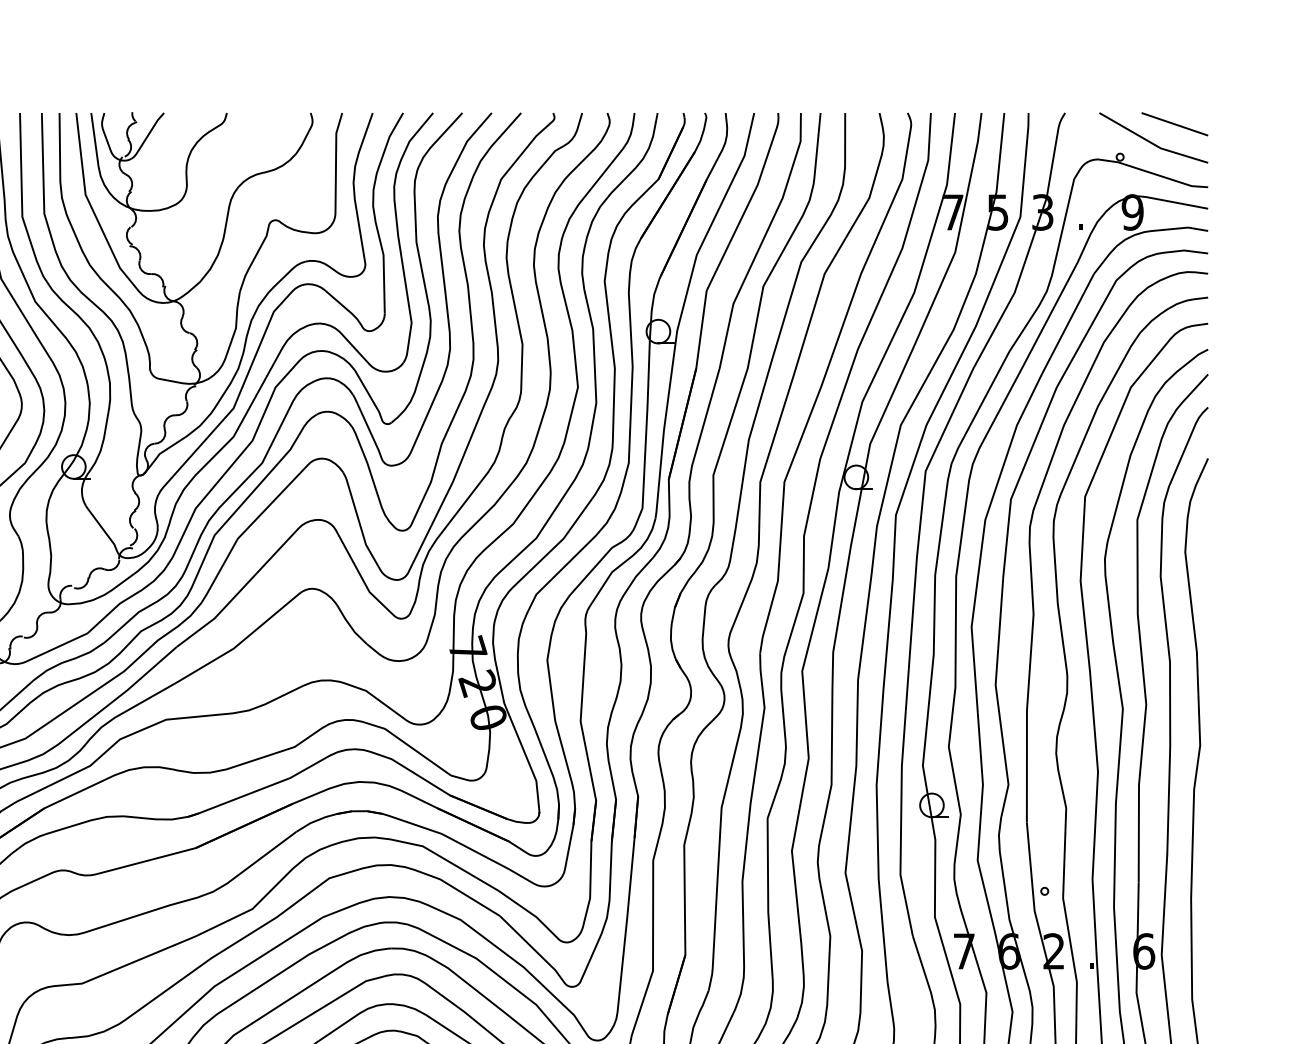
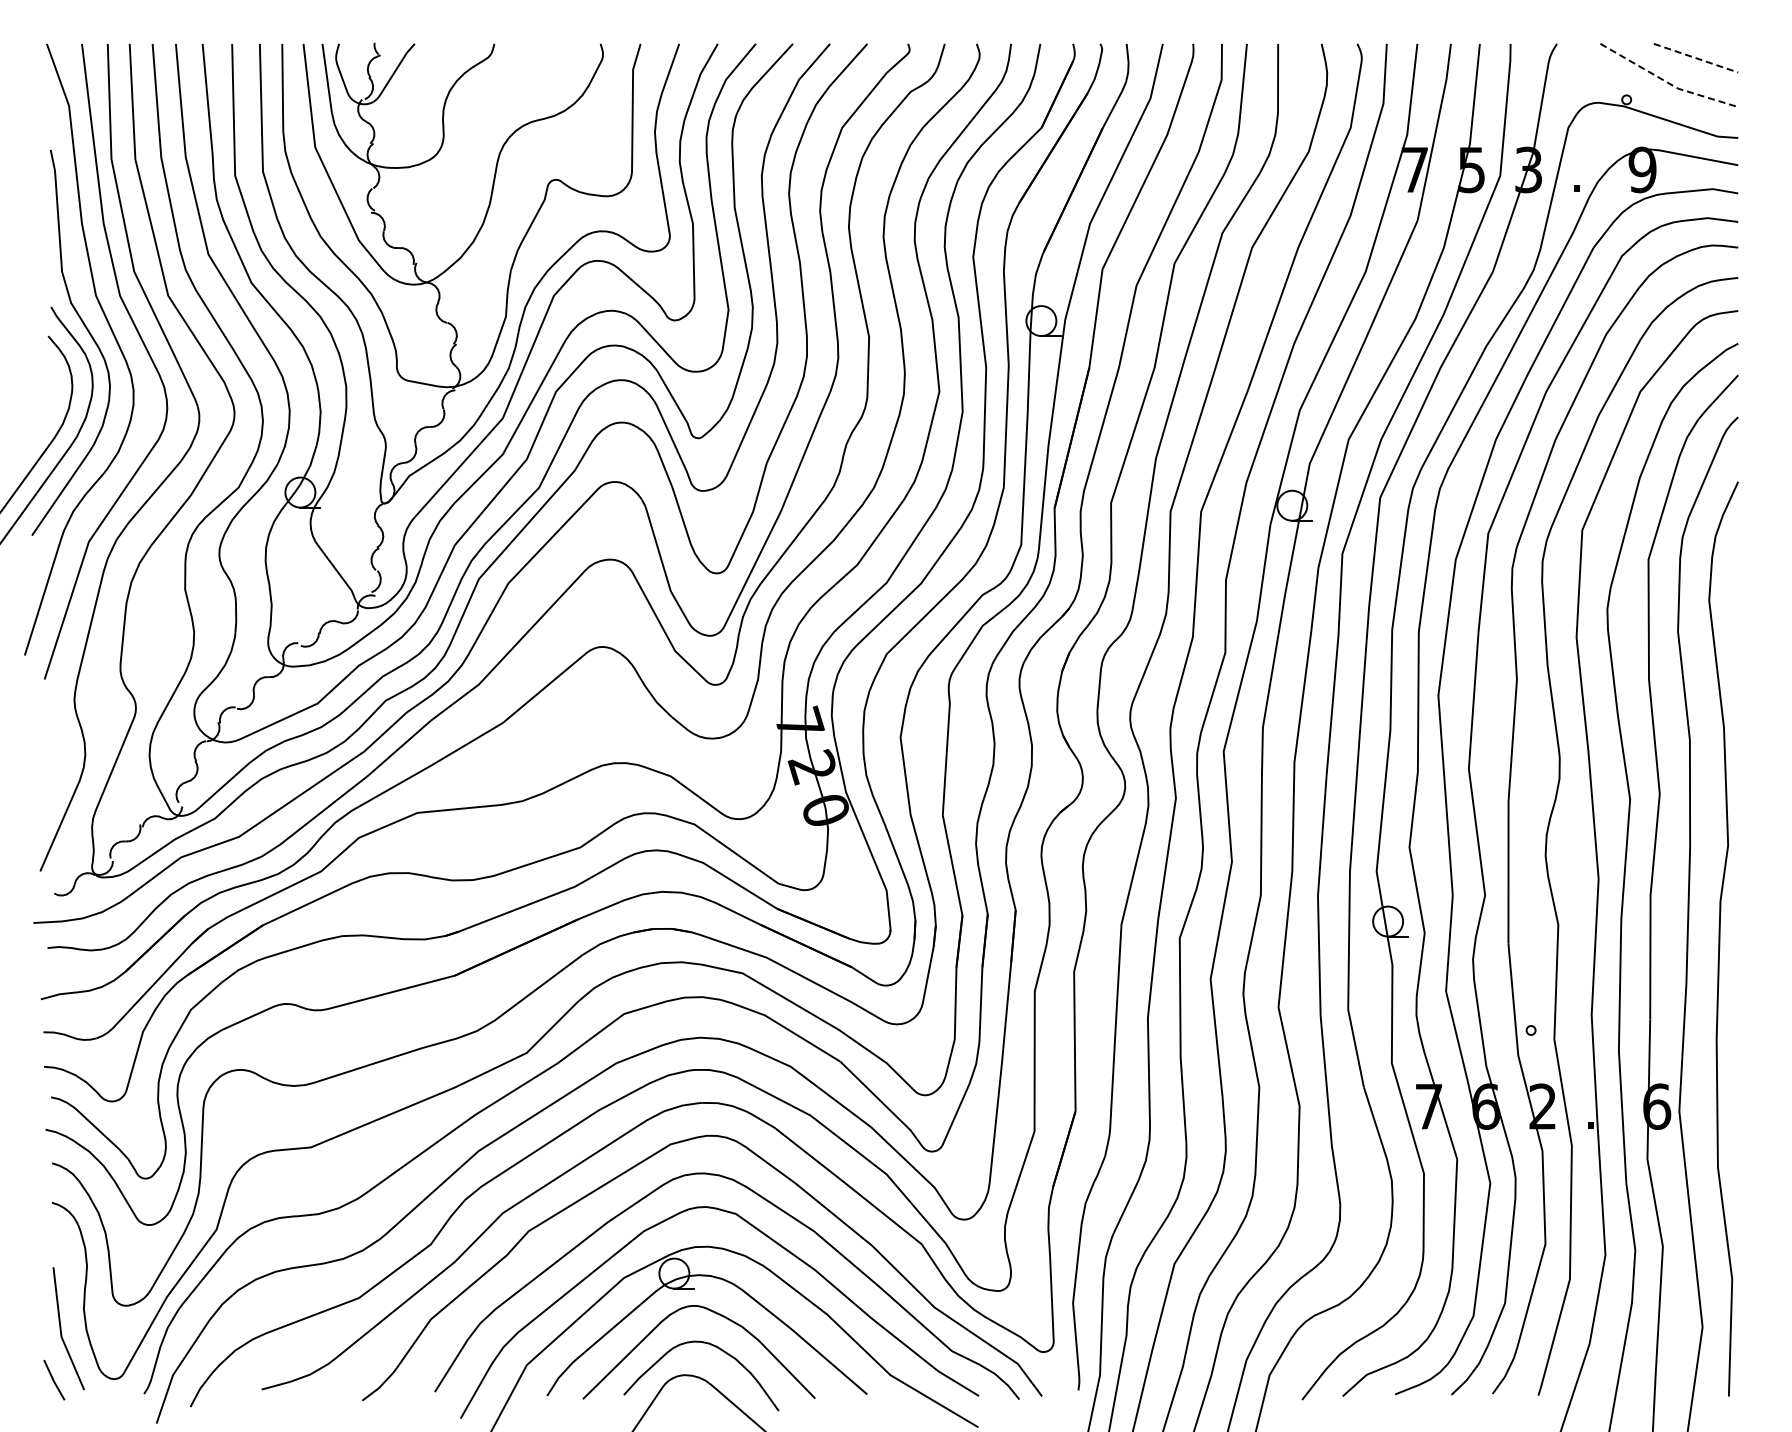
line: (1175, 124) -> (1696, 58), solid -> dashed
line: (1152, 143) -> (1667, 82), solid -> dashed

